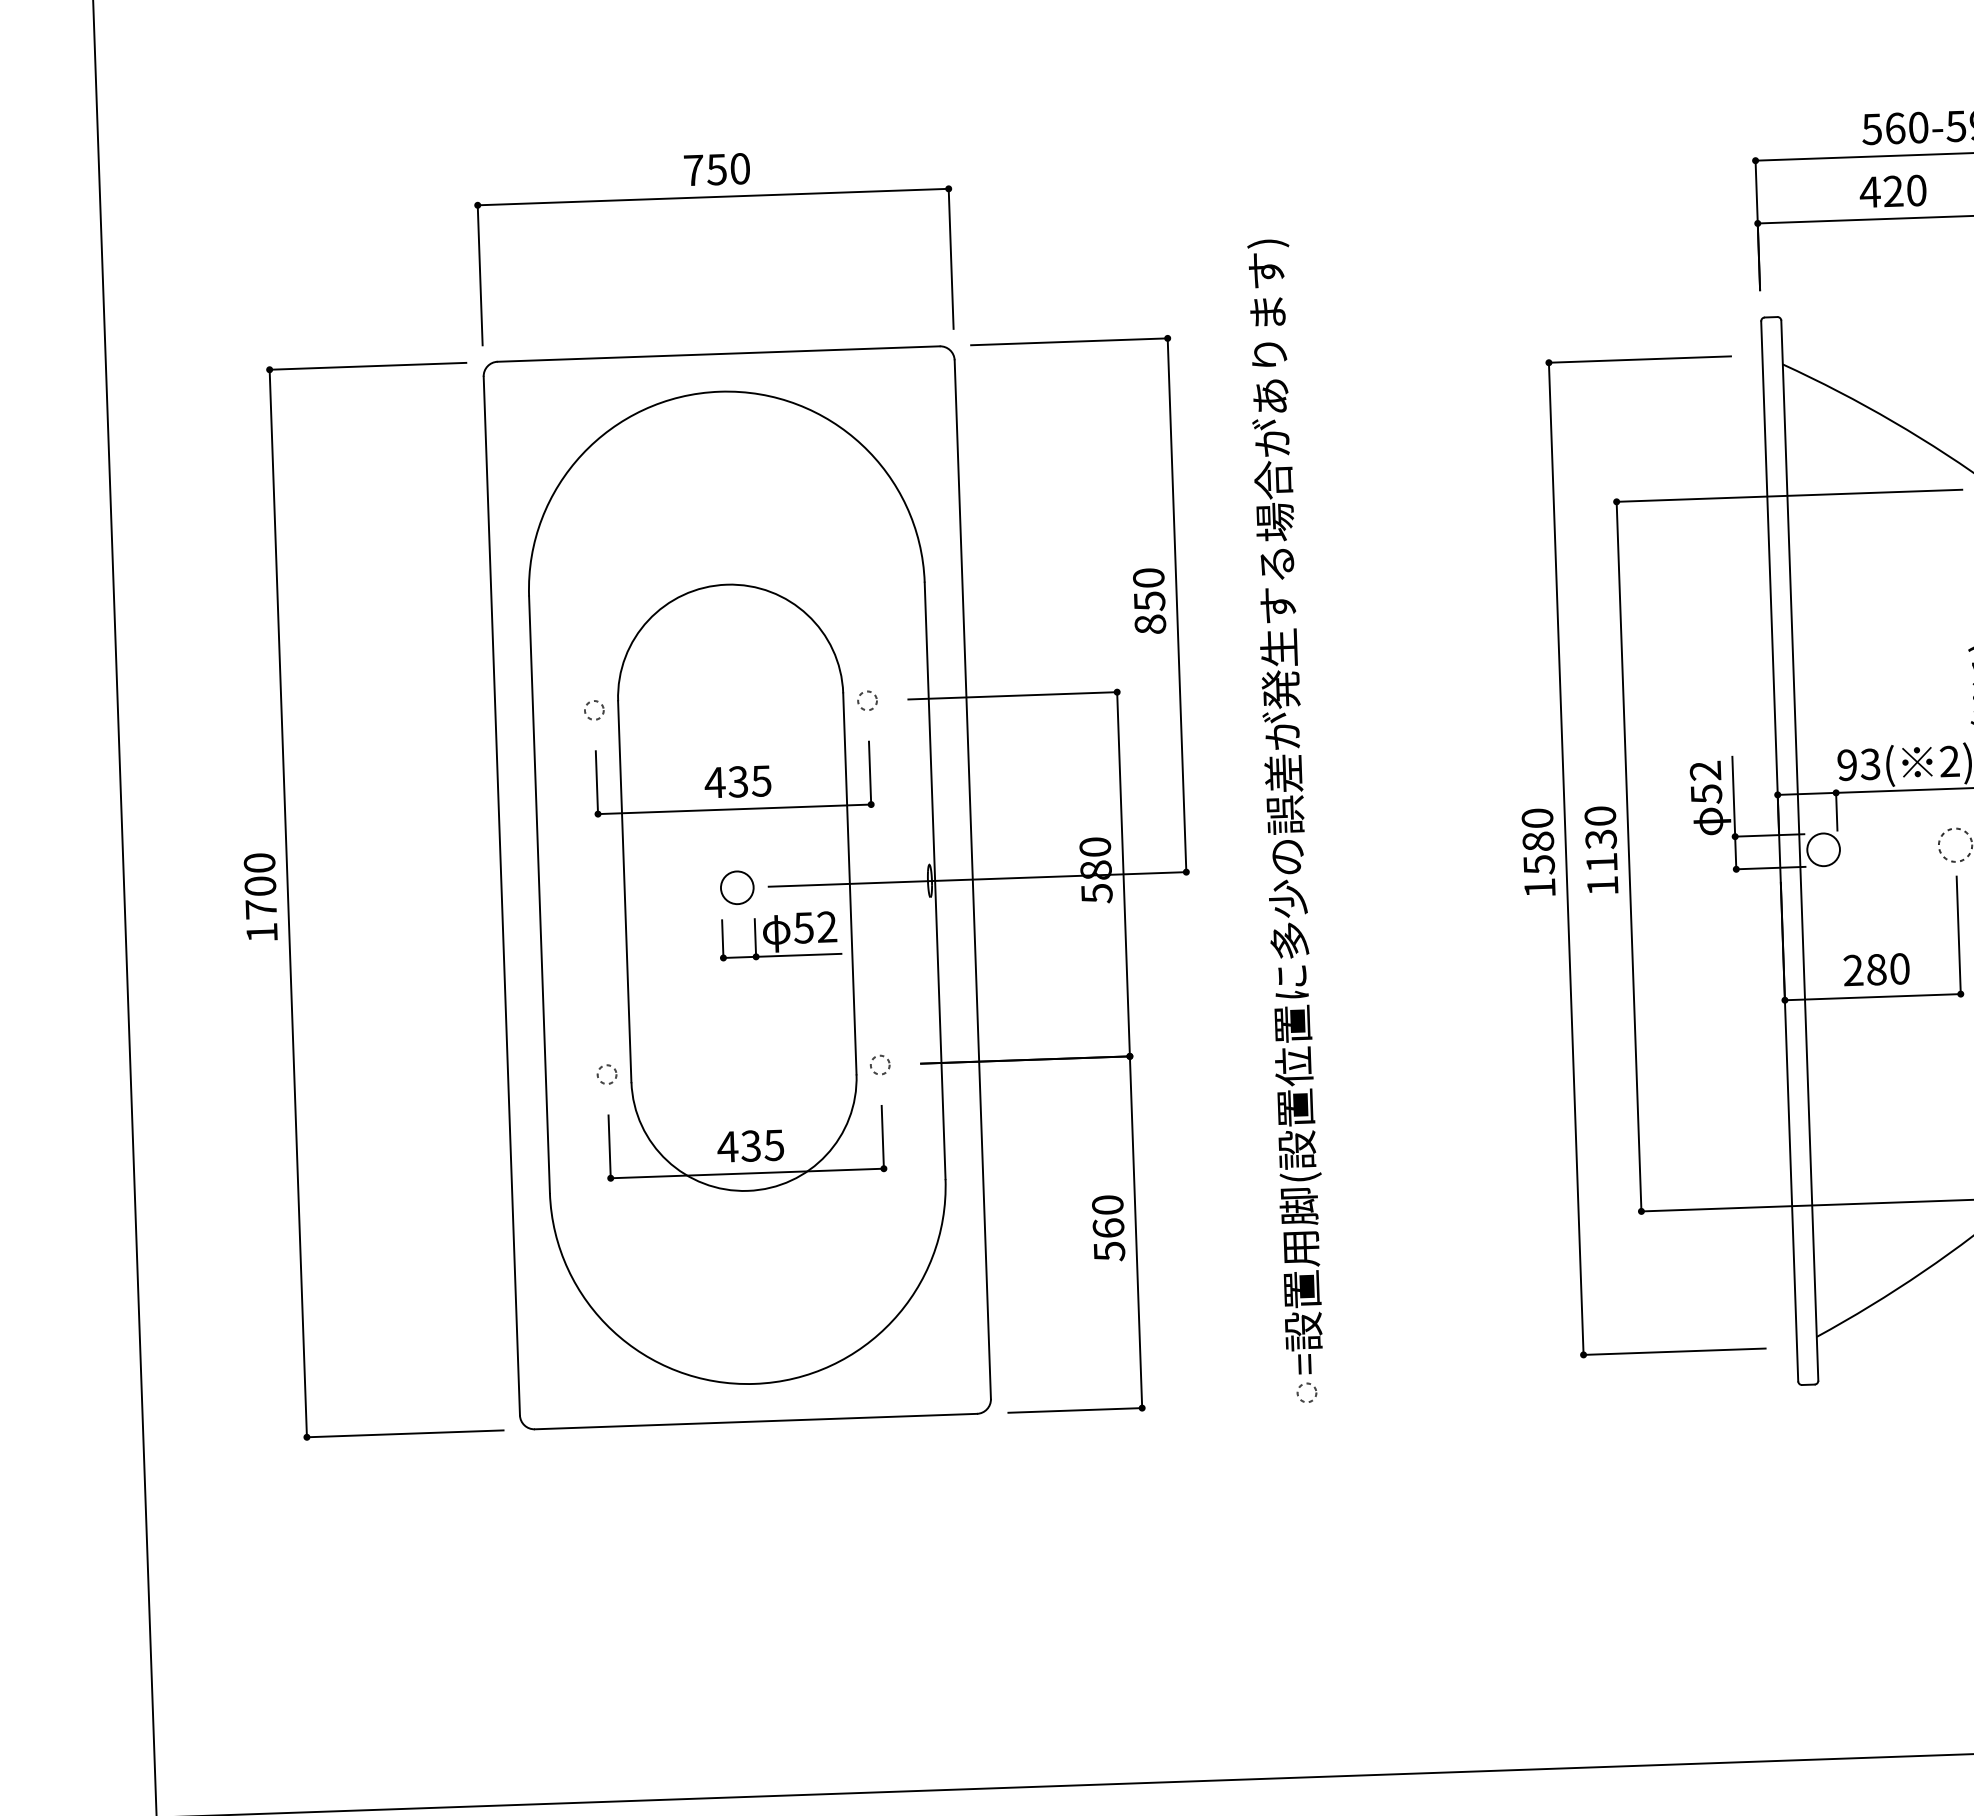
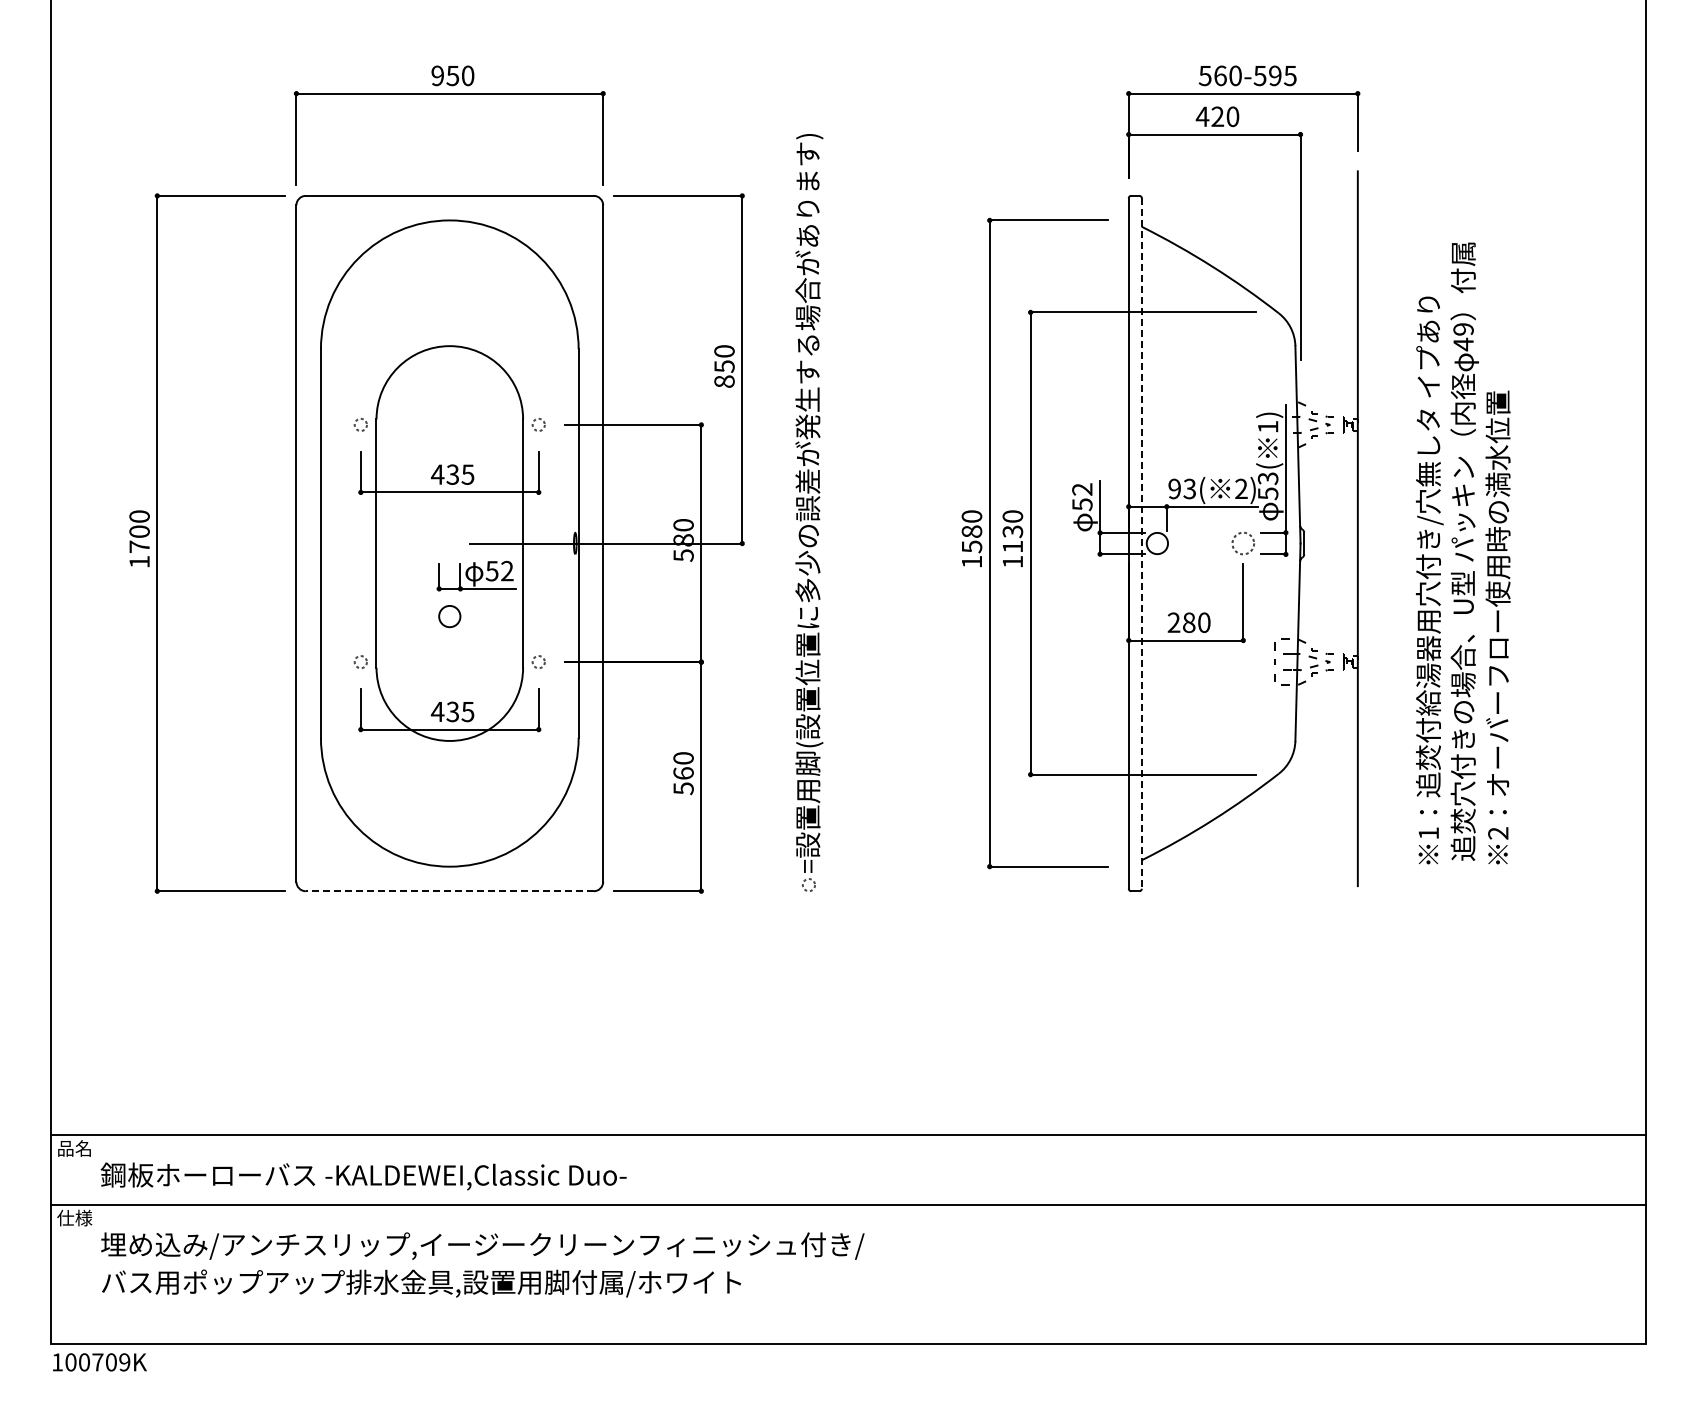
text: (693, 169) -> (437, 75), 750 -> 950
line: (1799, 852) -> (1141, 544), solid -> dashed
circle: (736, 887) -> (449, 616), moved
line: (755, 1422) -> (449, 891), solid -> dashed

